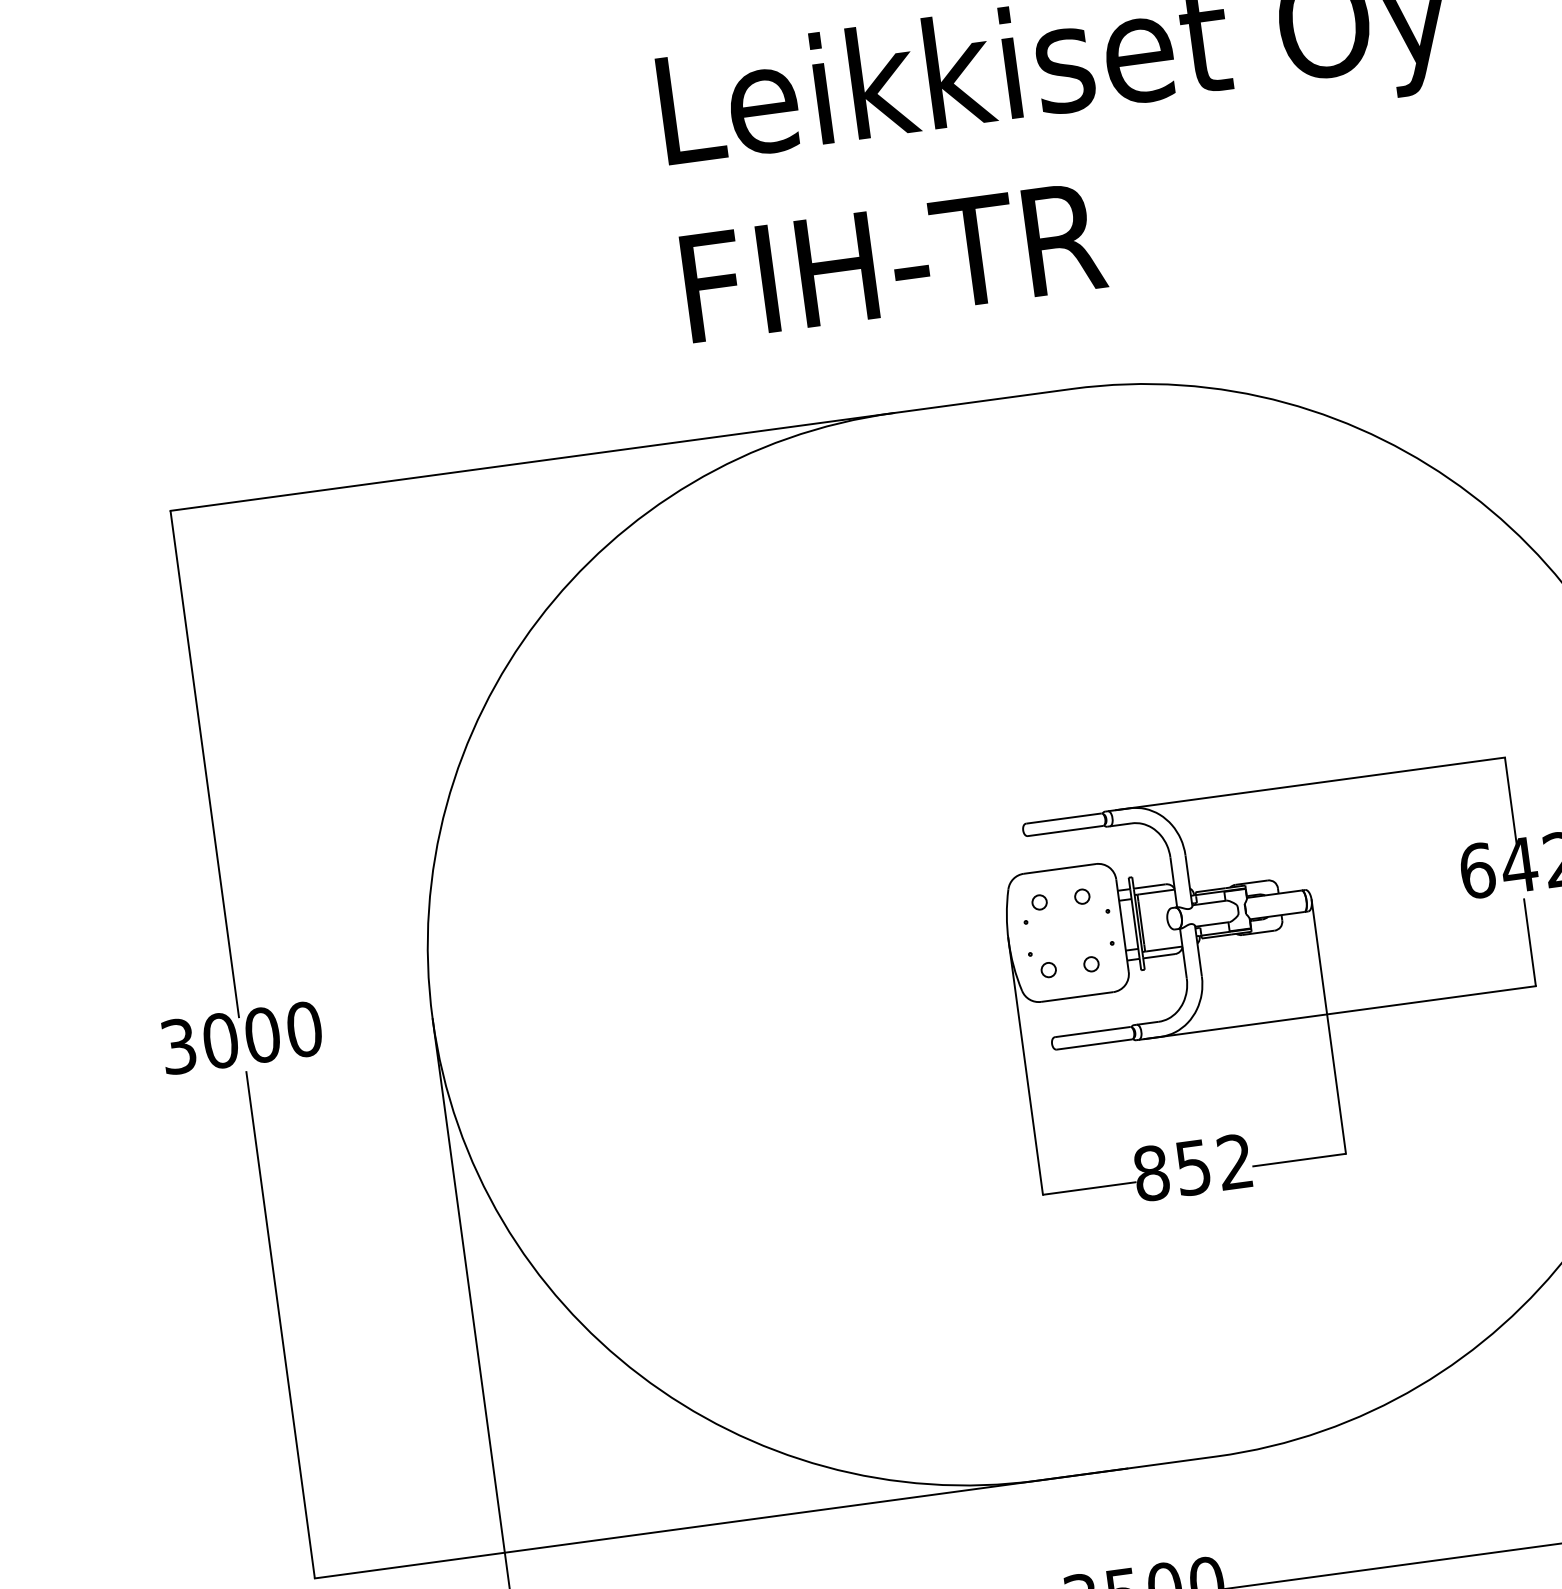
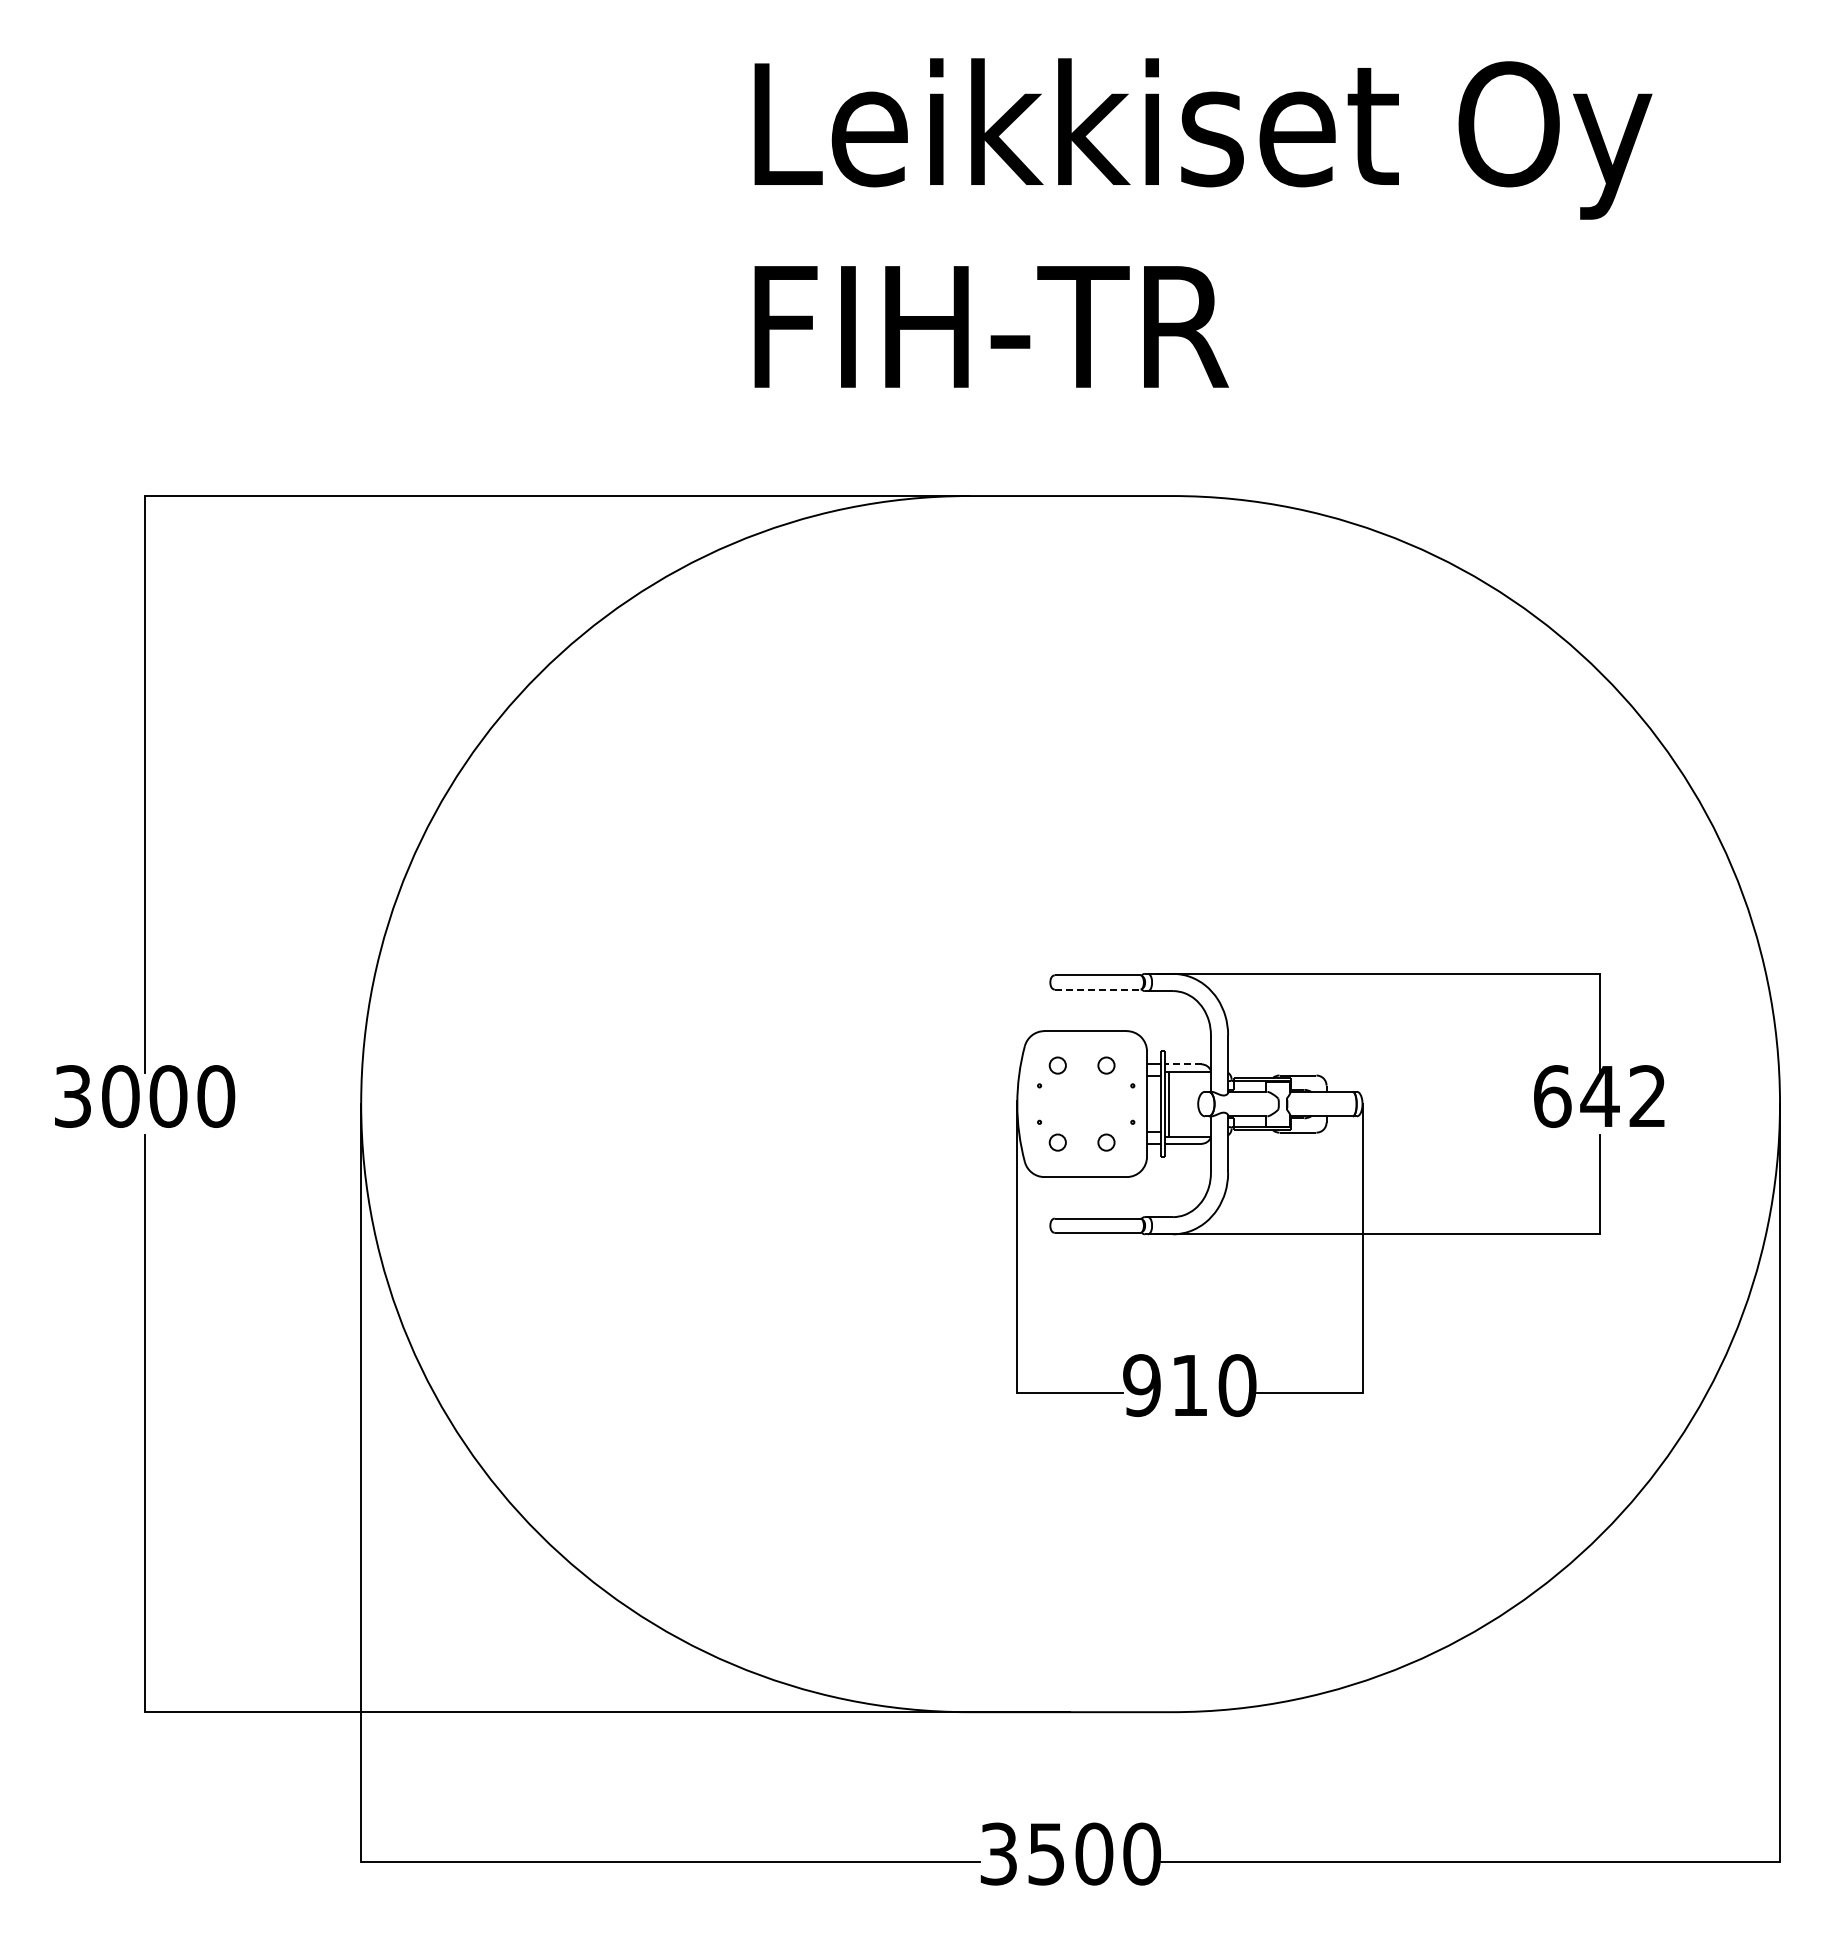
line: (1065, 830) -> (1097, 989), solid -> dashed
line: (1148, 886) -> (1182, 1064), solid -> dashed
text: (1193, 1167) -> (1189, 1385), 852 -> 910

